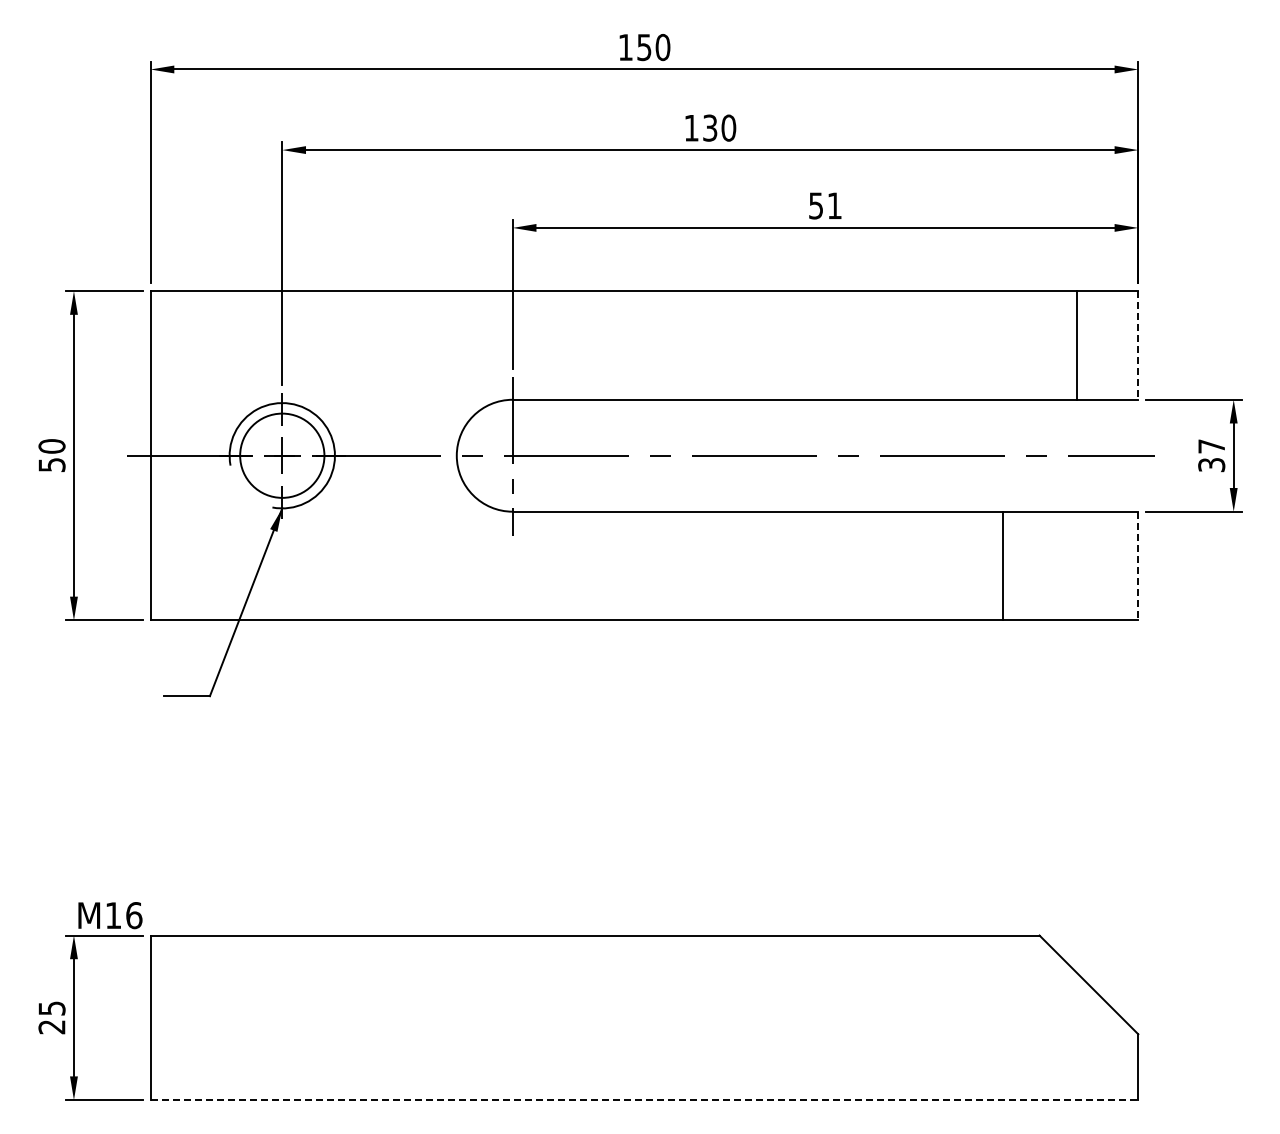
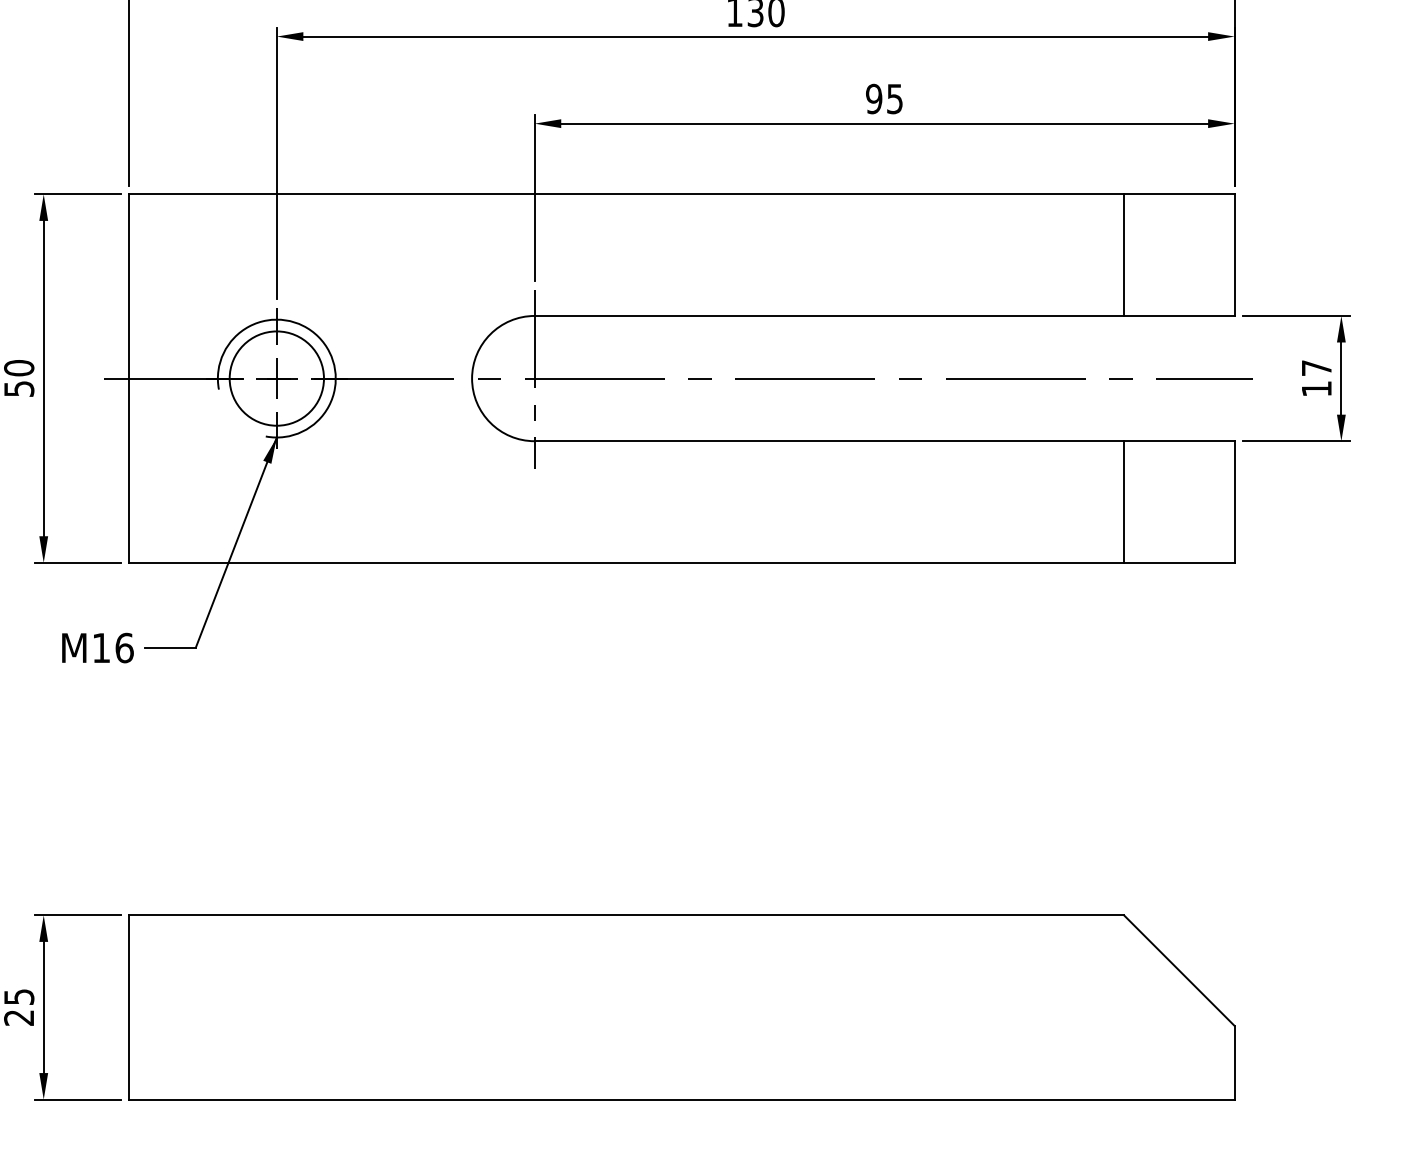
text: (824, 205) -> (883, 98), 51 -> 95
line: (1076, 345) -> (1124, 255), moved
line: (1138, 345) -> (1234, 255), dashed -> solid
text: (1211, 465) -> (1316, 389), 37 -> 17
line: (1002, 565) -> (1124, 501), moved
line: (1138, 566) -> (1234, 502), dashed -> solid
text: (110, 915) -> (98, 647), moved
line: (644, 1100) -> (682, 1099), dashed -> solid

